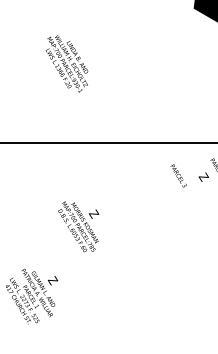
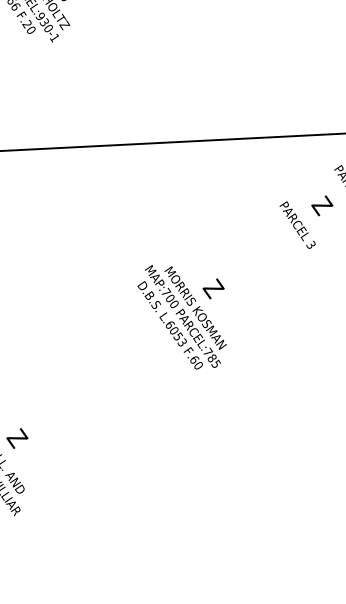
text: (178, 175) -> (297, 224), moved
text: (78, 226) -> (182, 316), moved

